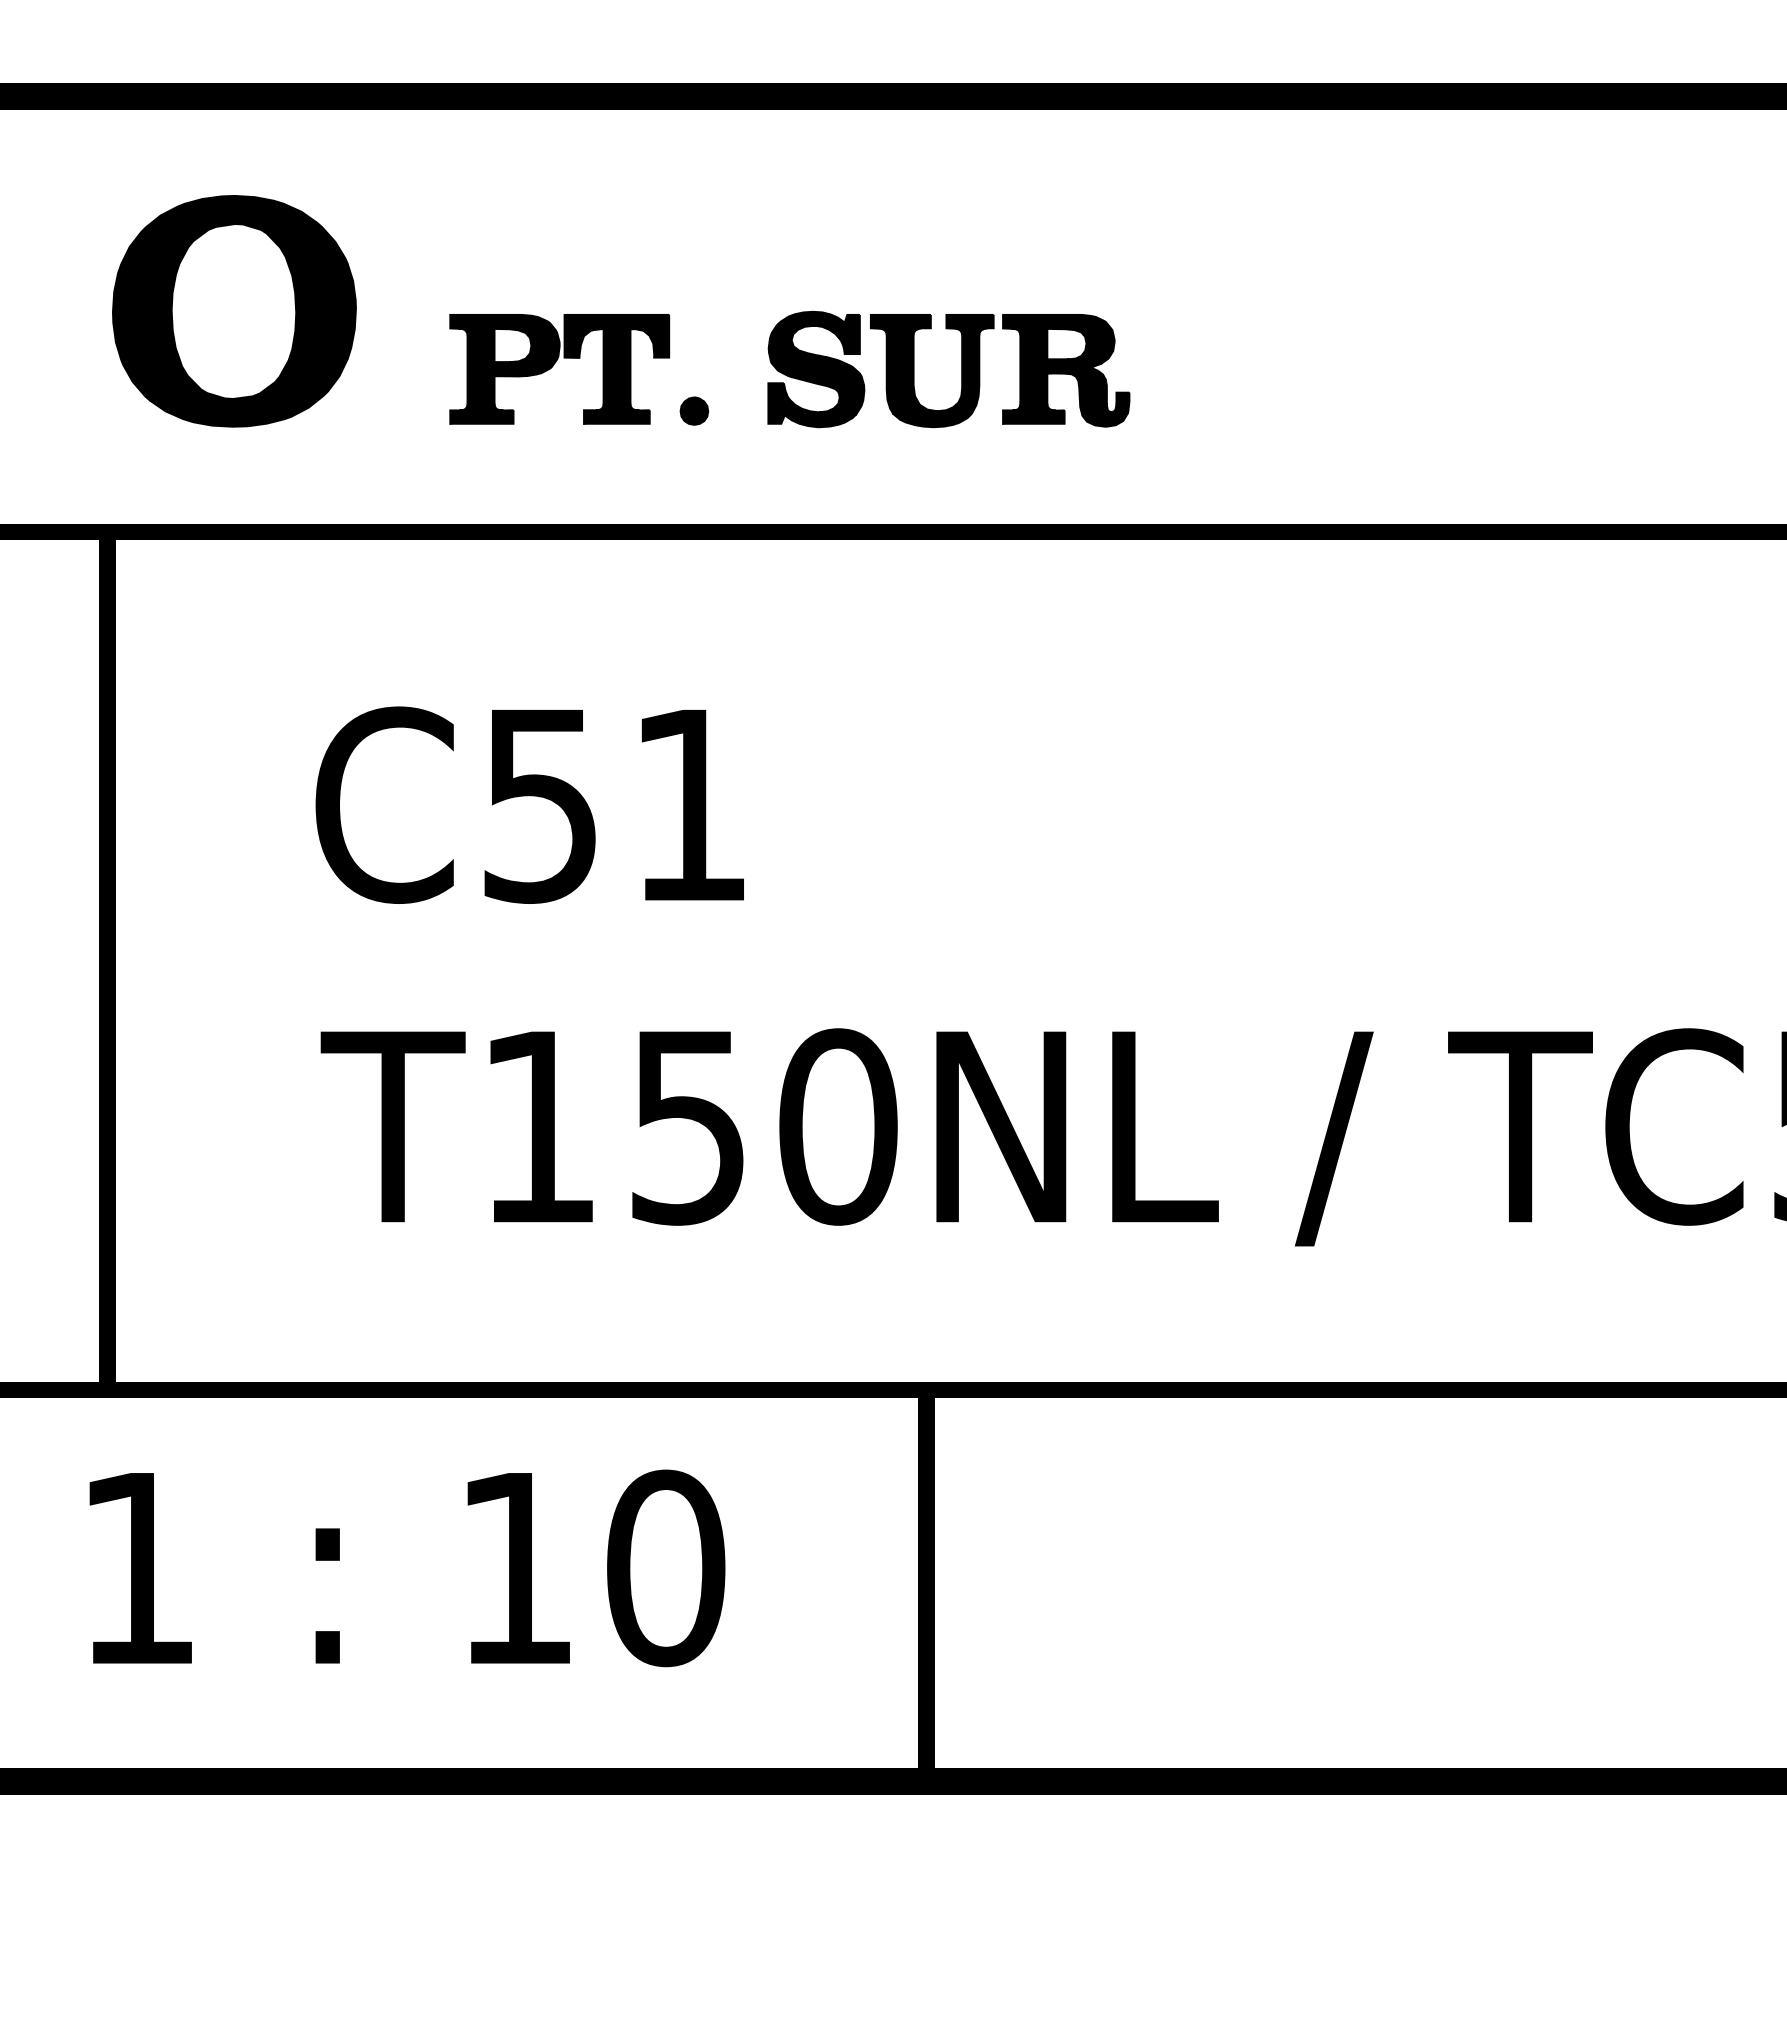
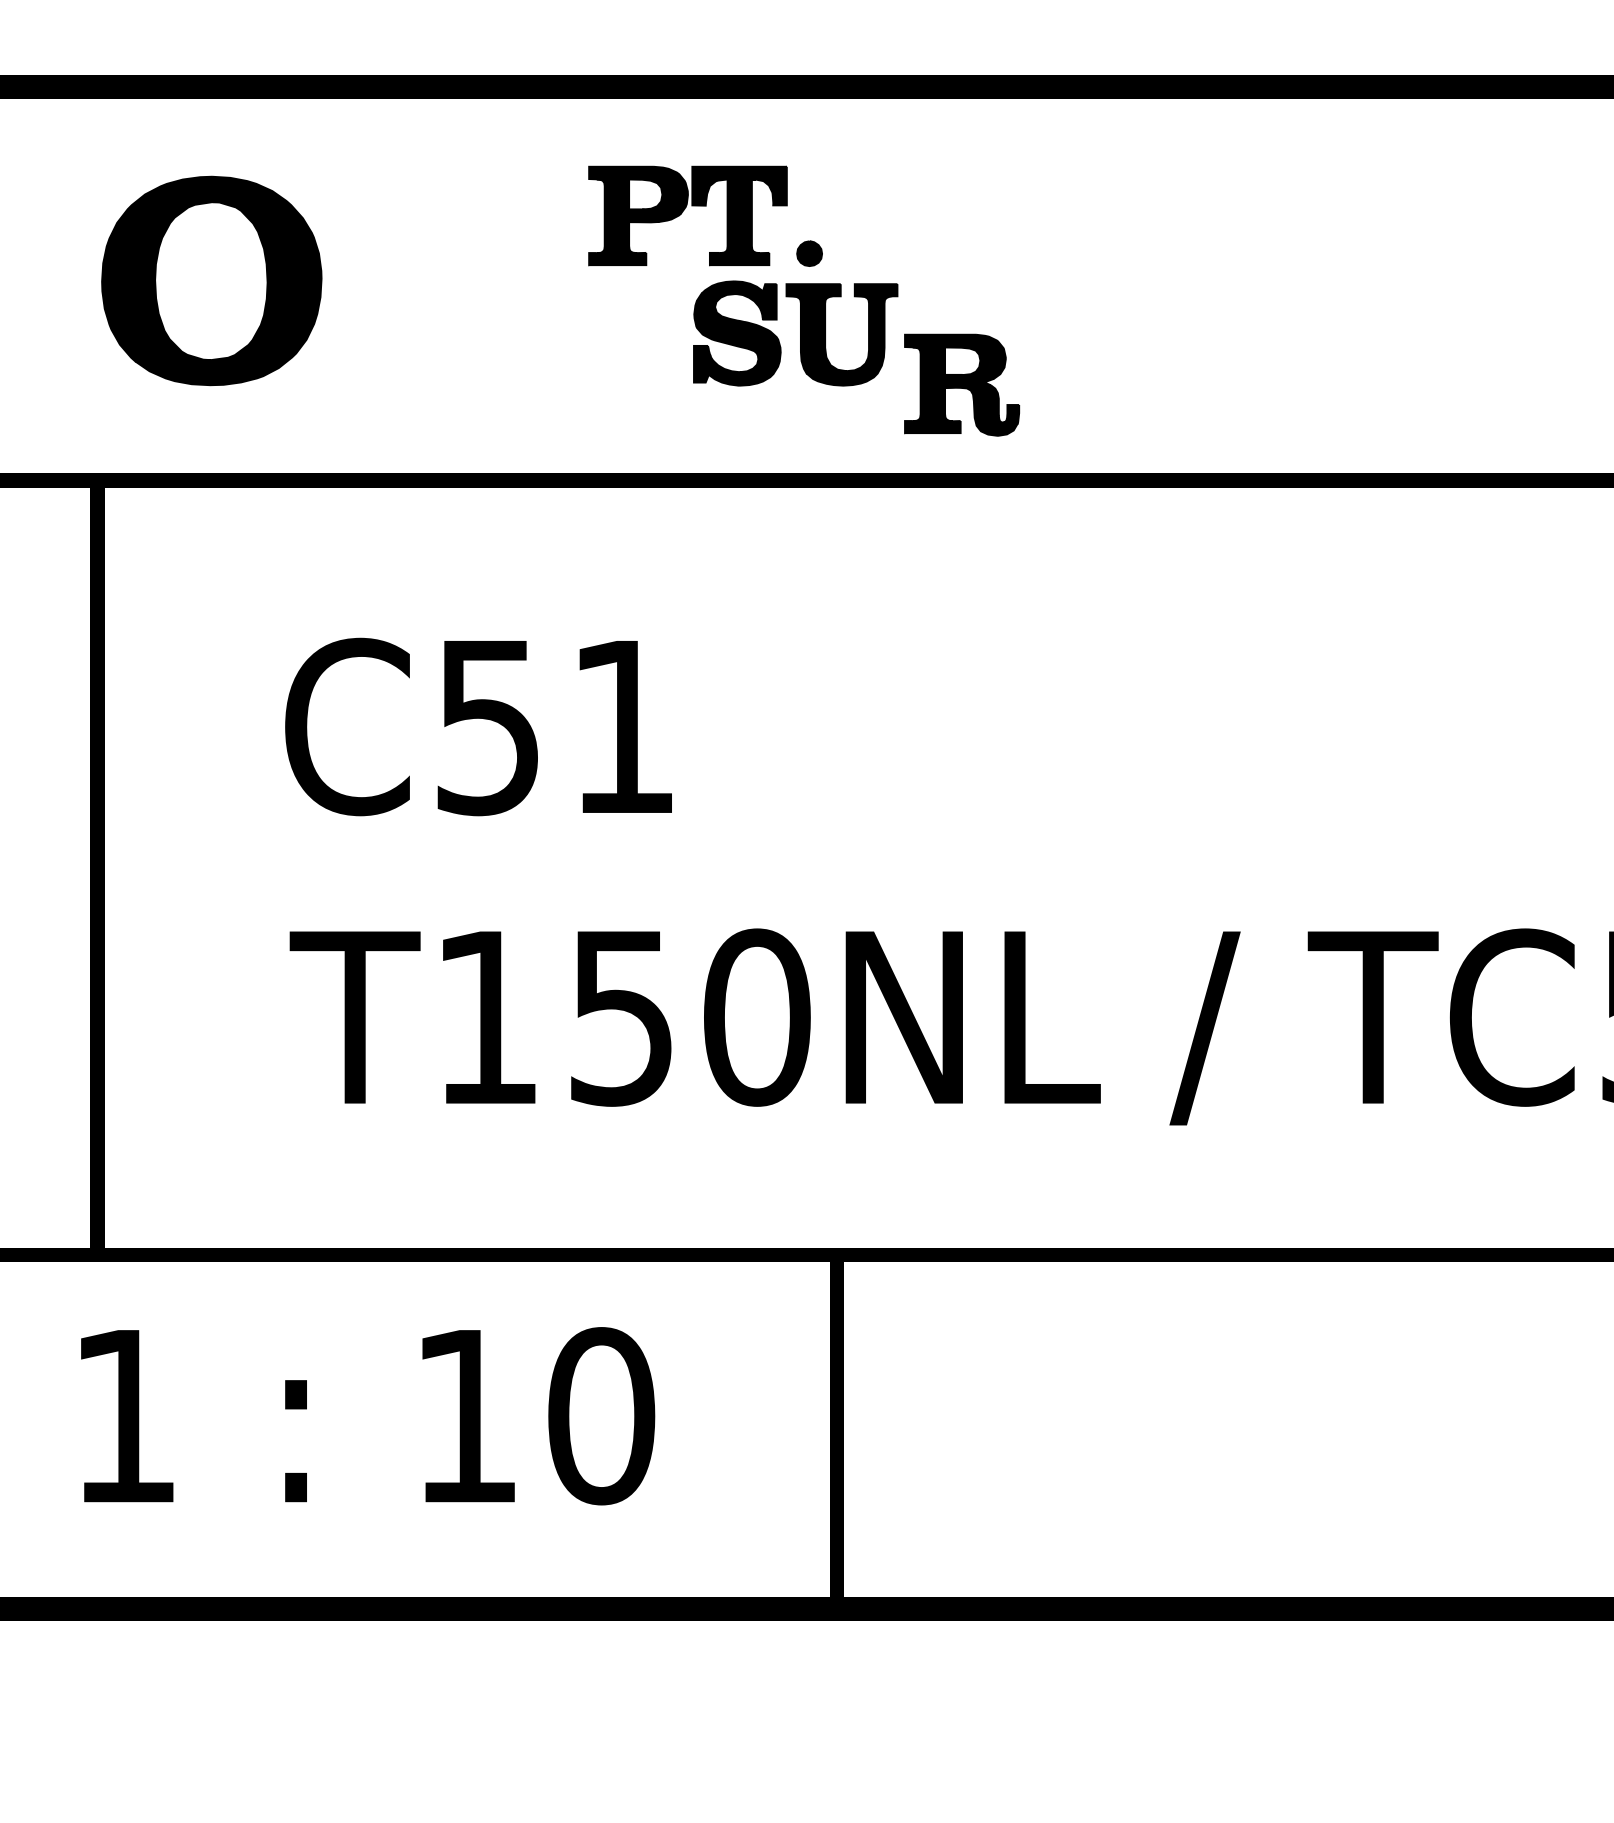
part: (579, 358) -> (705, 206), moved
part: (1066, 370) -> (962, 384), moved

